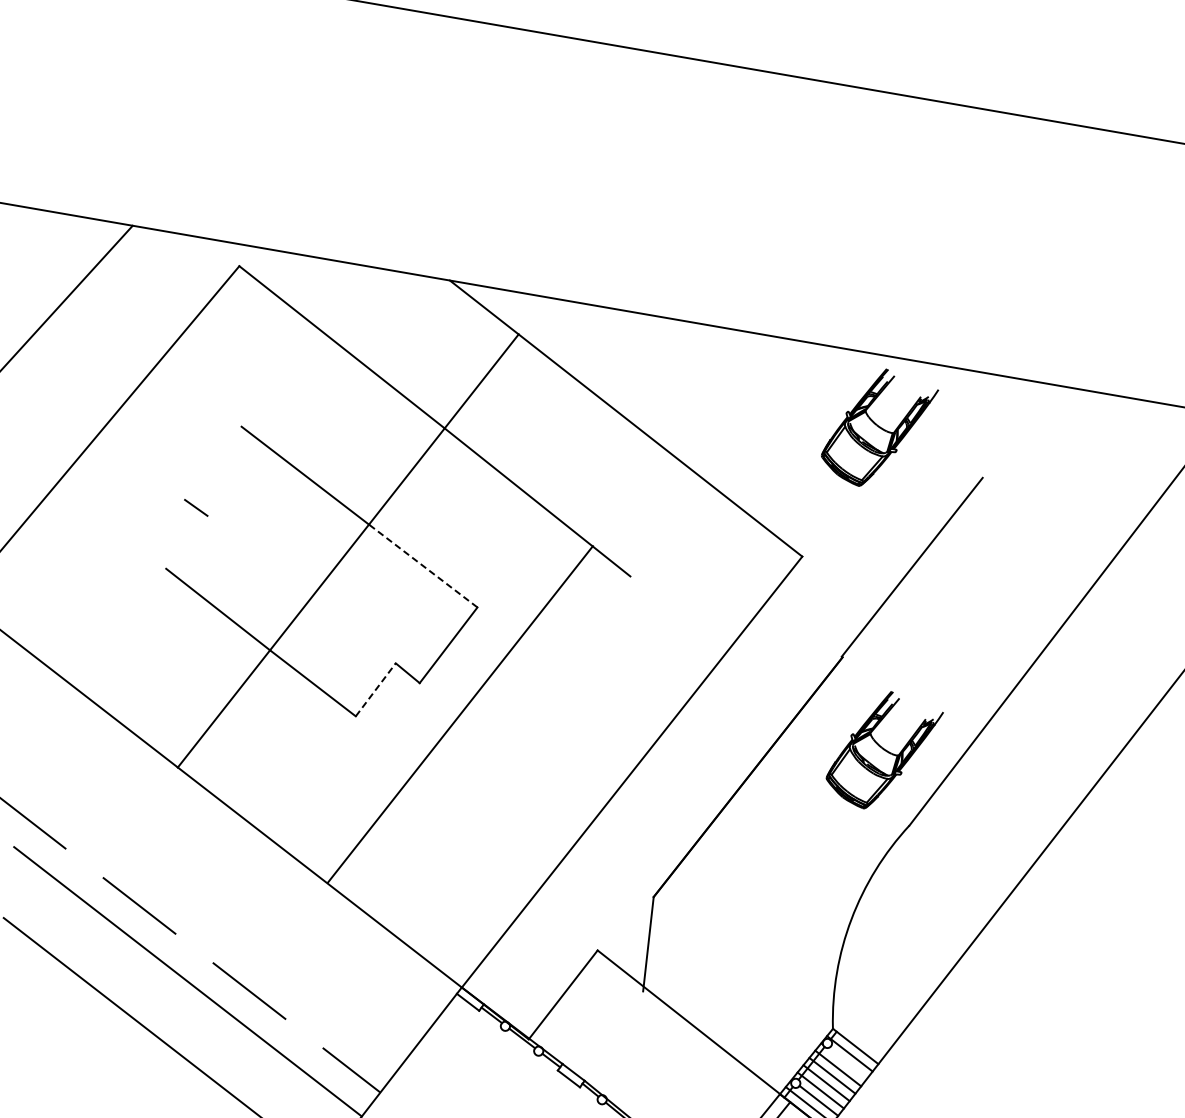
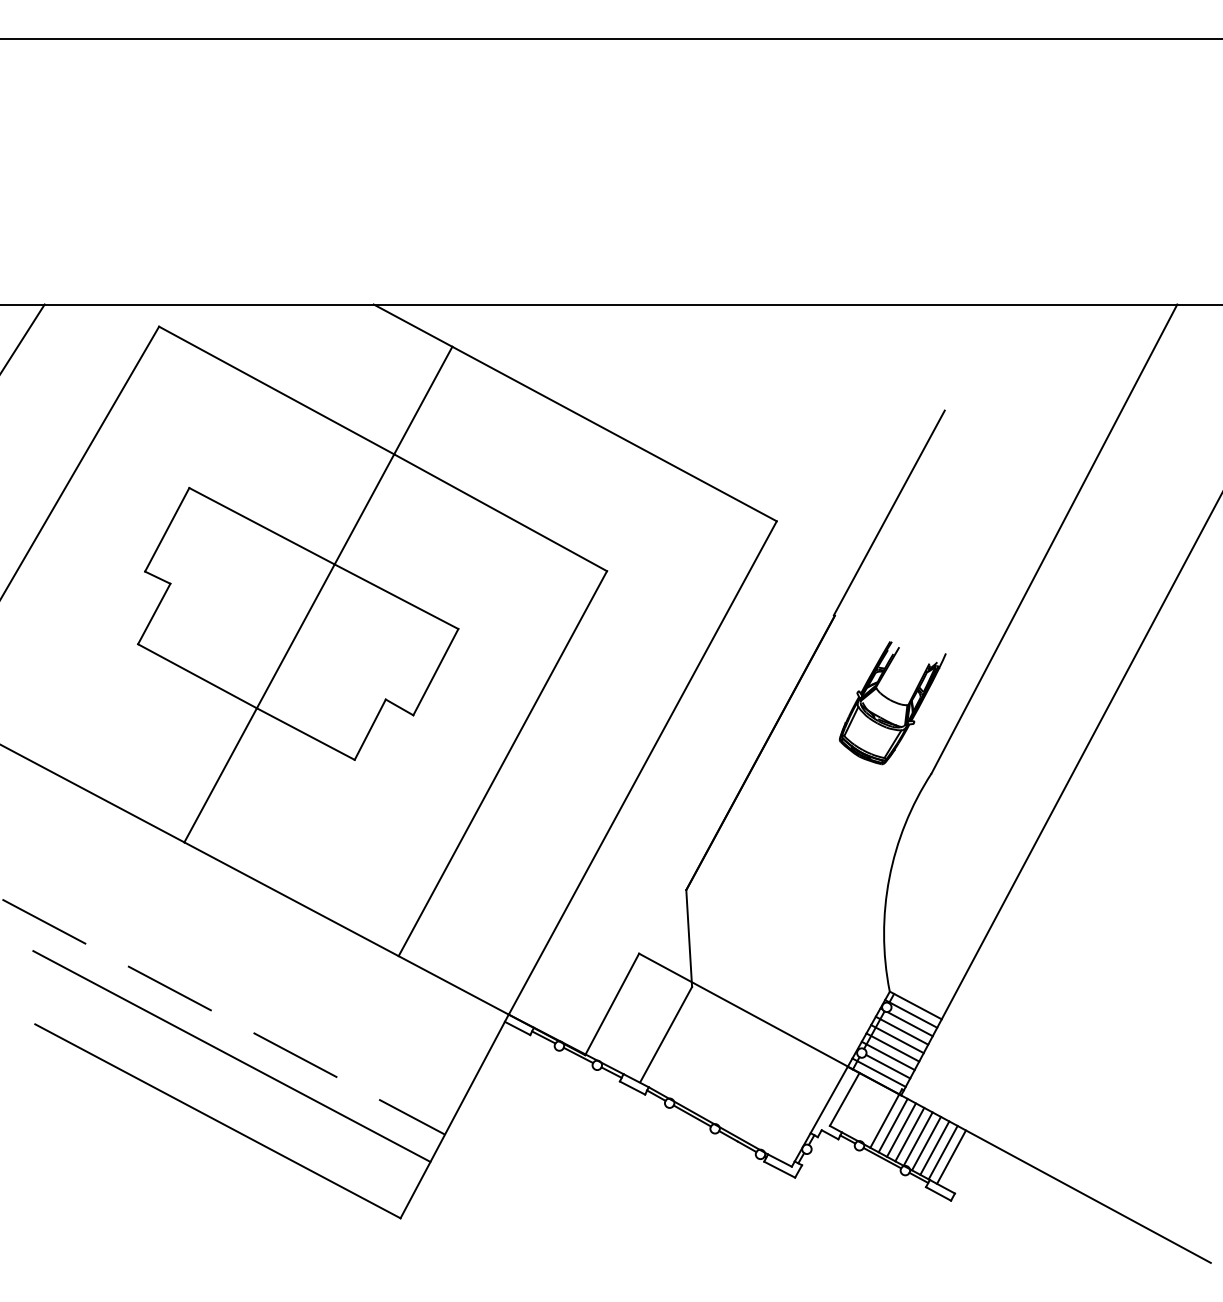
part: (878, 429) -> (831, 379), removed
line: (213, 463) -> (167, 529), added
line: (187, 541) -> (154, 613), added
line: (423, 565) -> (396, 596), dashed -> solid
line: (376, 689) -> (370, 729), dashed -> solid
line: (460, 714) -> (502, 763), moved
line: (610, 1032) -> (666, 1034), added
line: (846, 1063) -> (909, 1024), added

